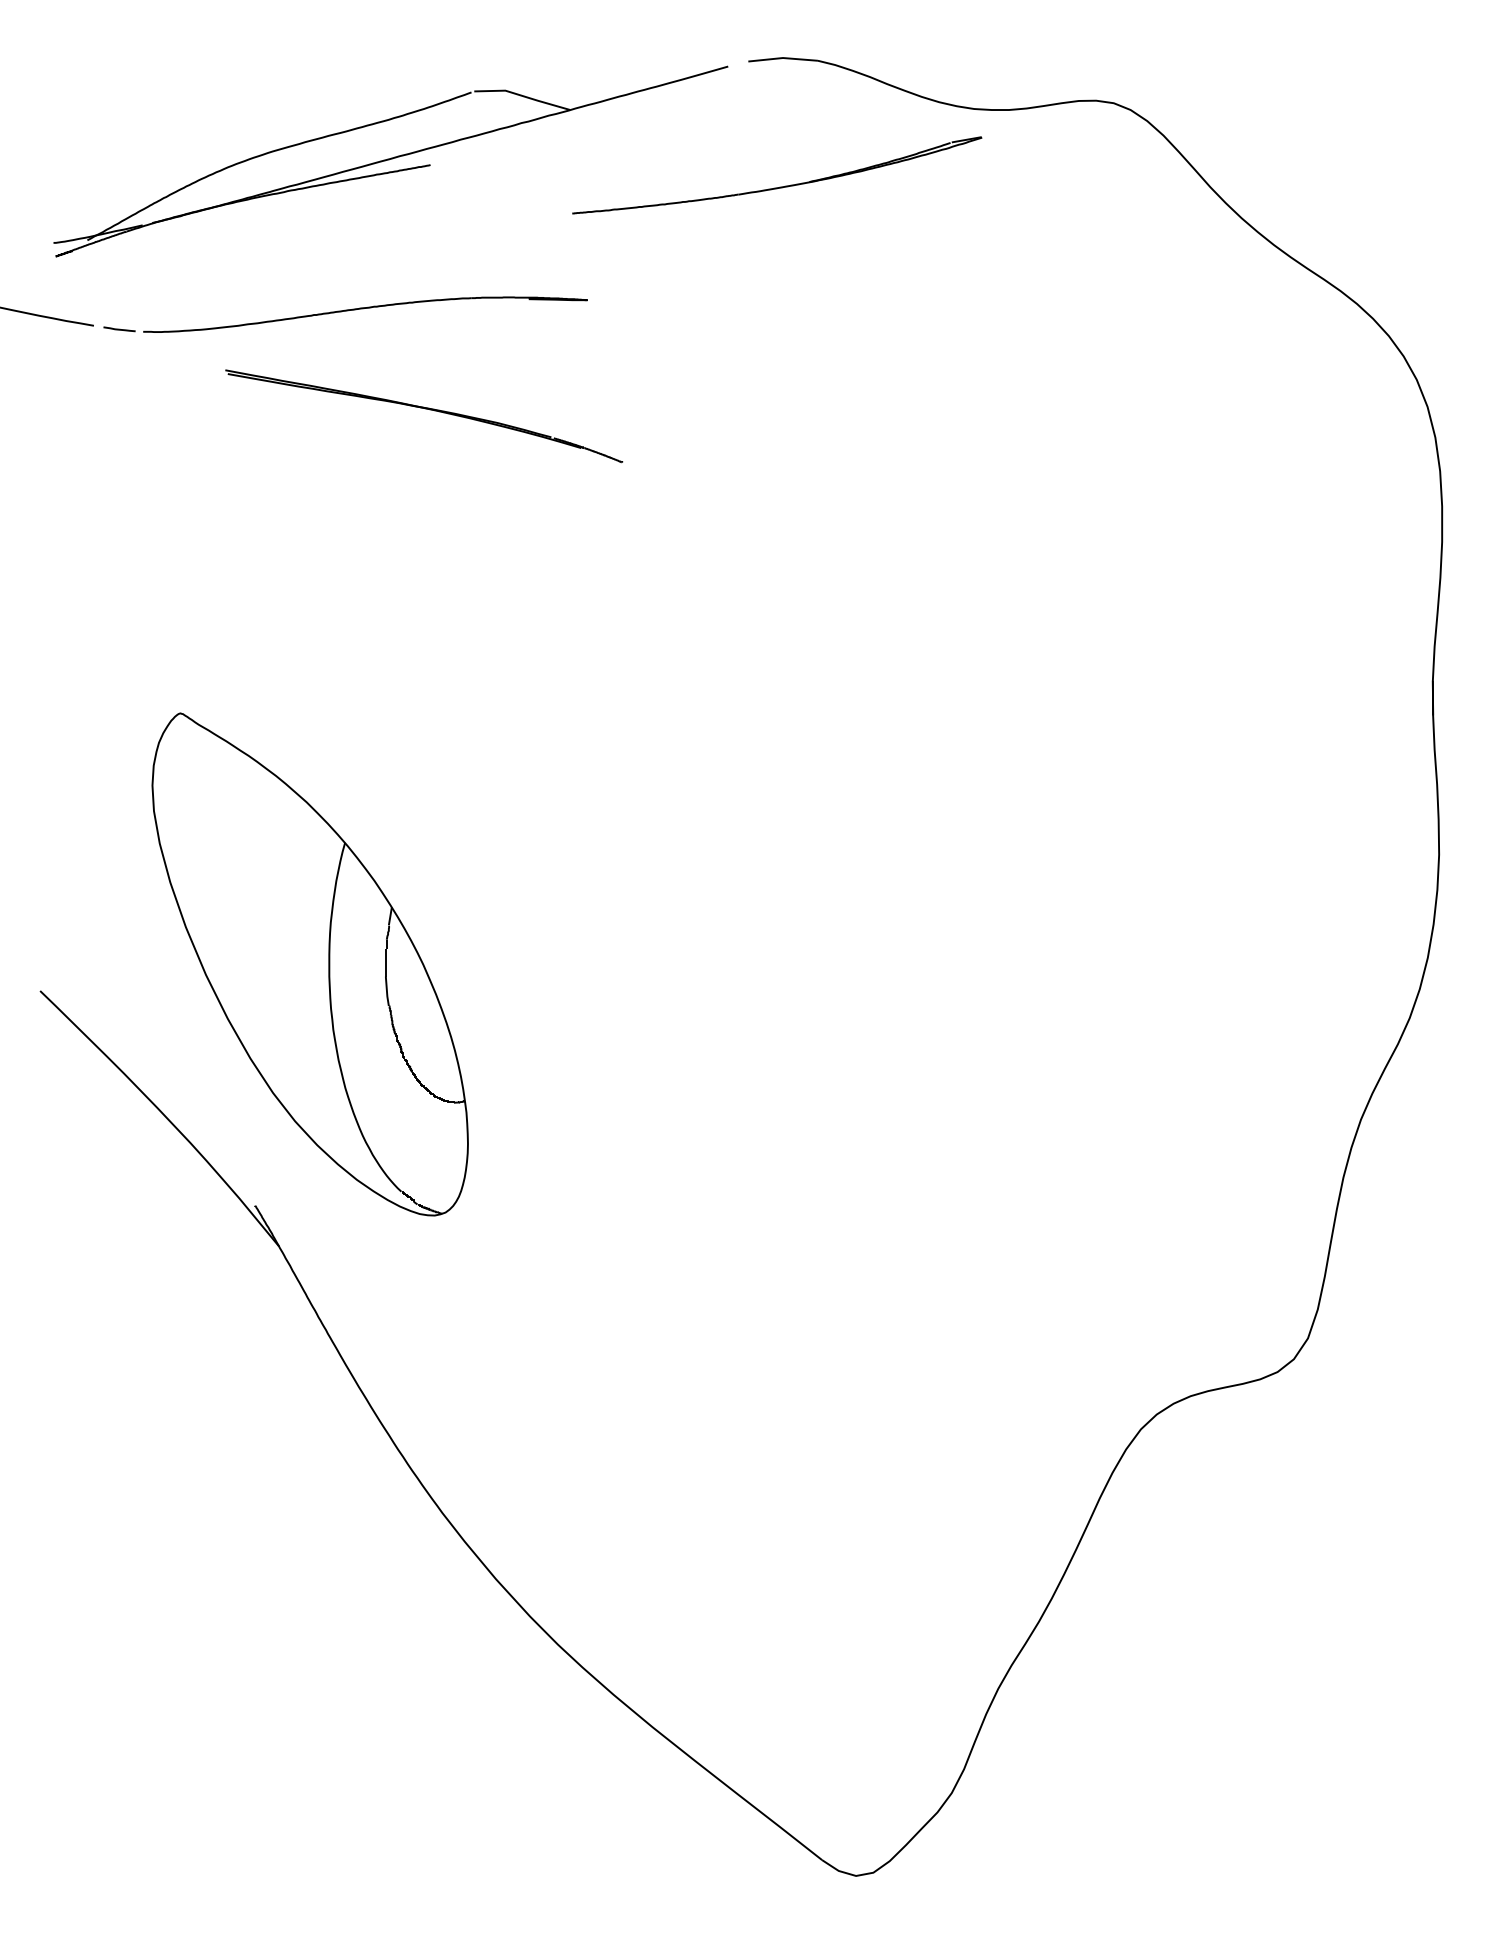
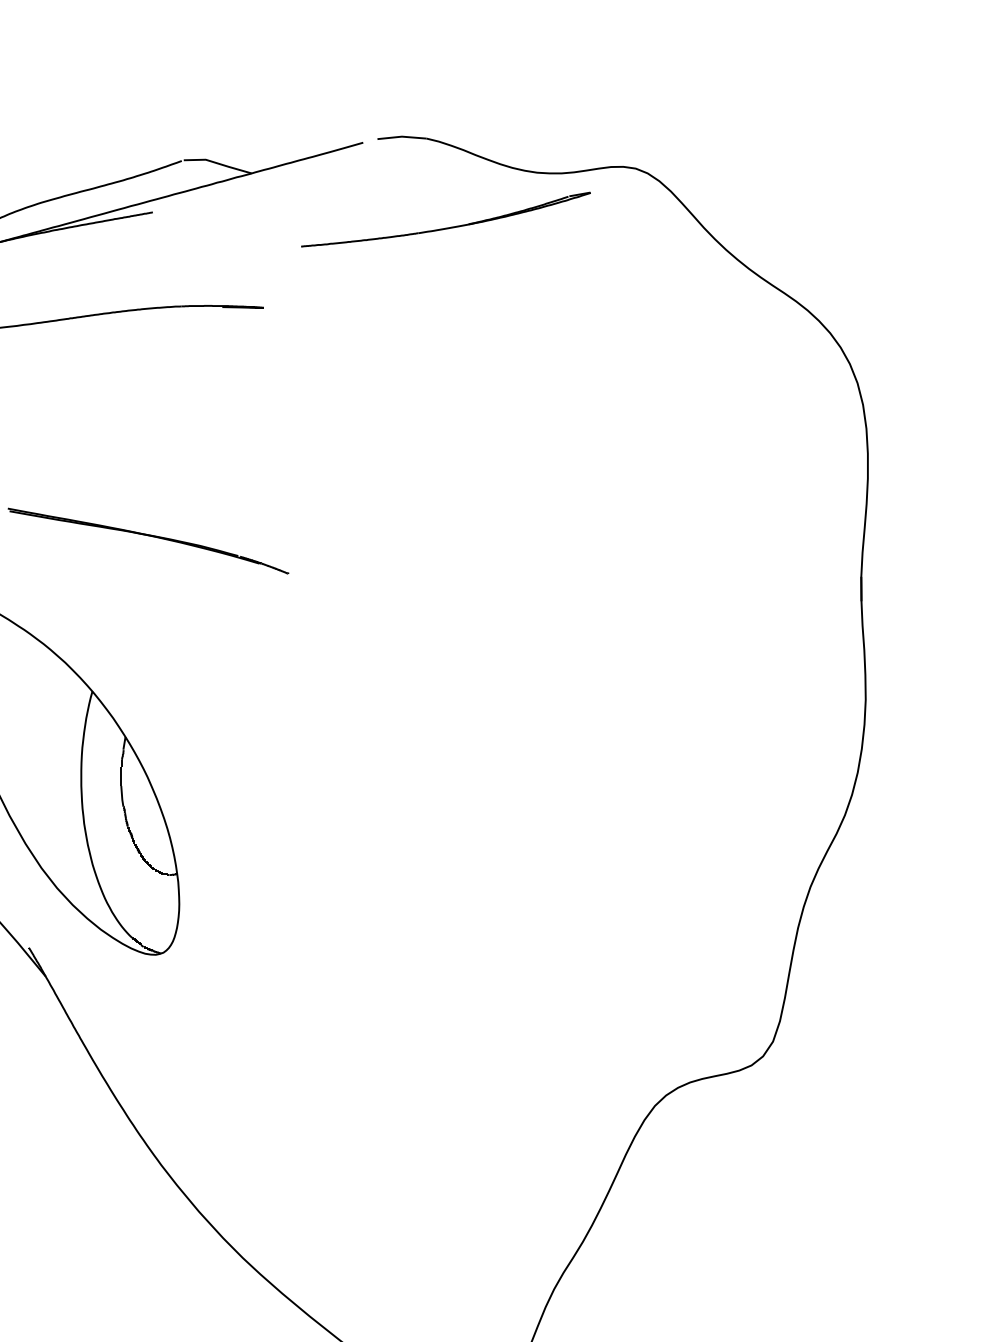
part: (779, 186) -> (447, 227), moved
part: (425, 409) -> (149, 536), moved

